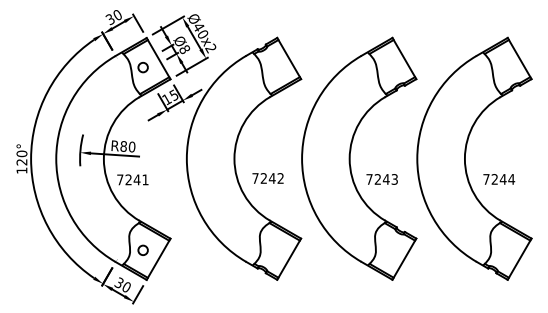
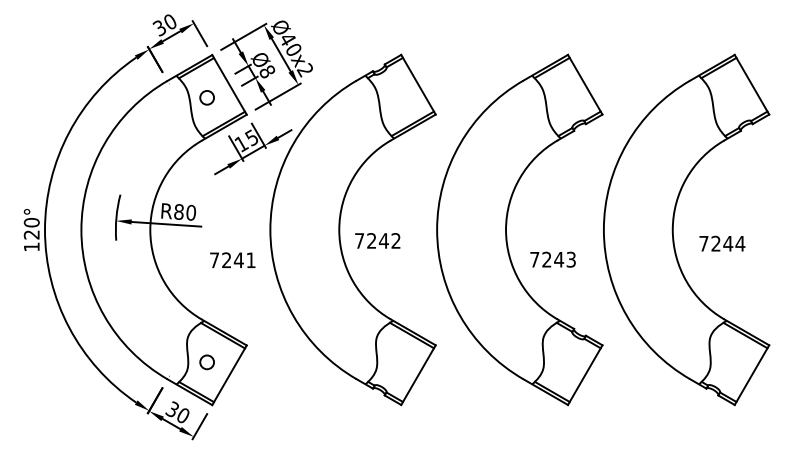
text: (267, 178) -> (376, 240), moved
text: (132, 179) -> (232, 259), moved
text: (499, 179) -> (722, 243), moved

